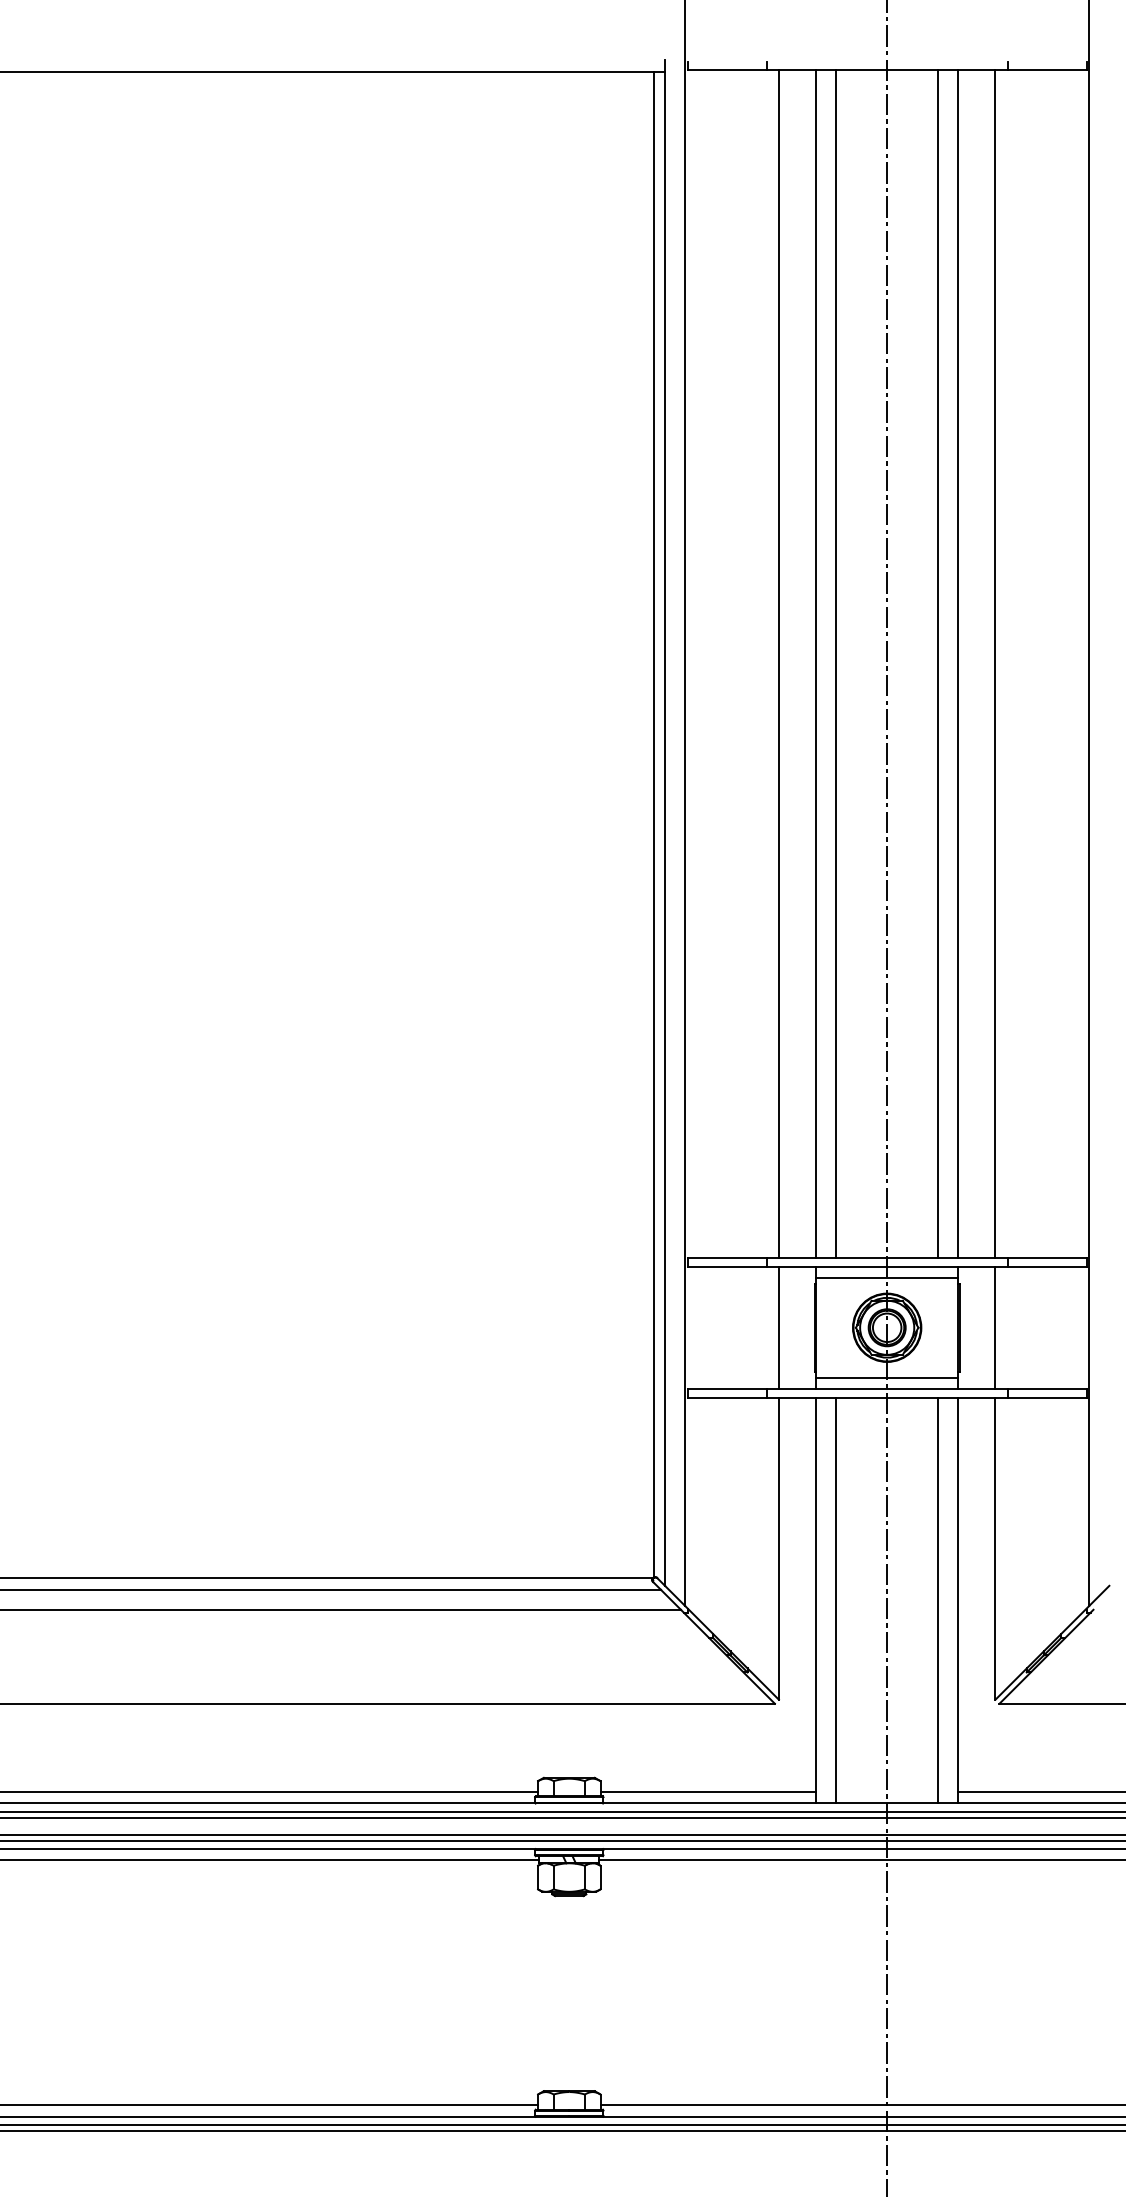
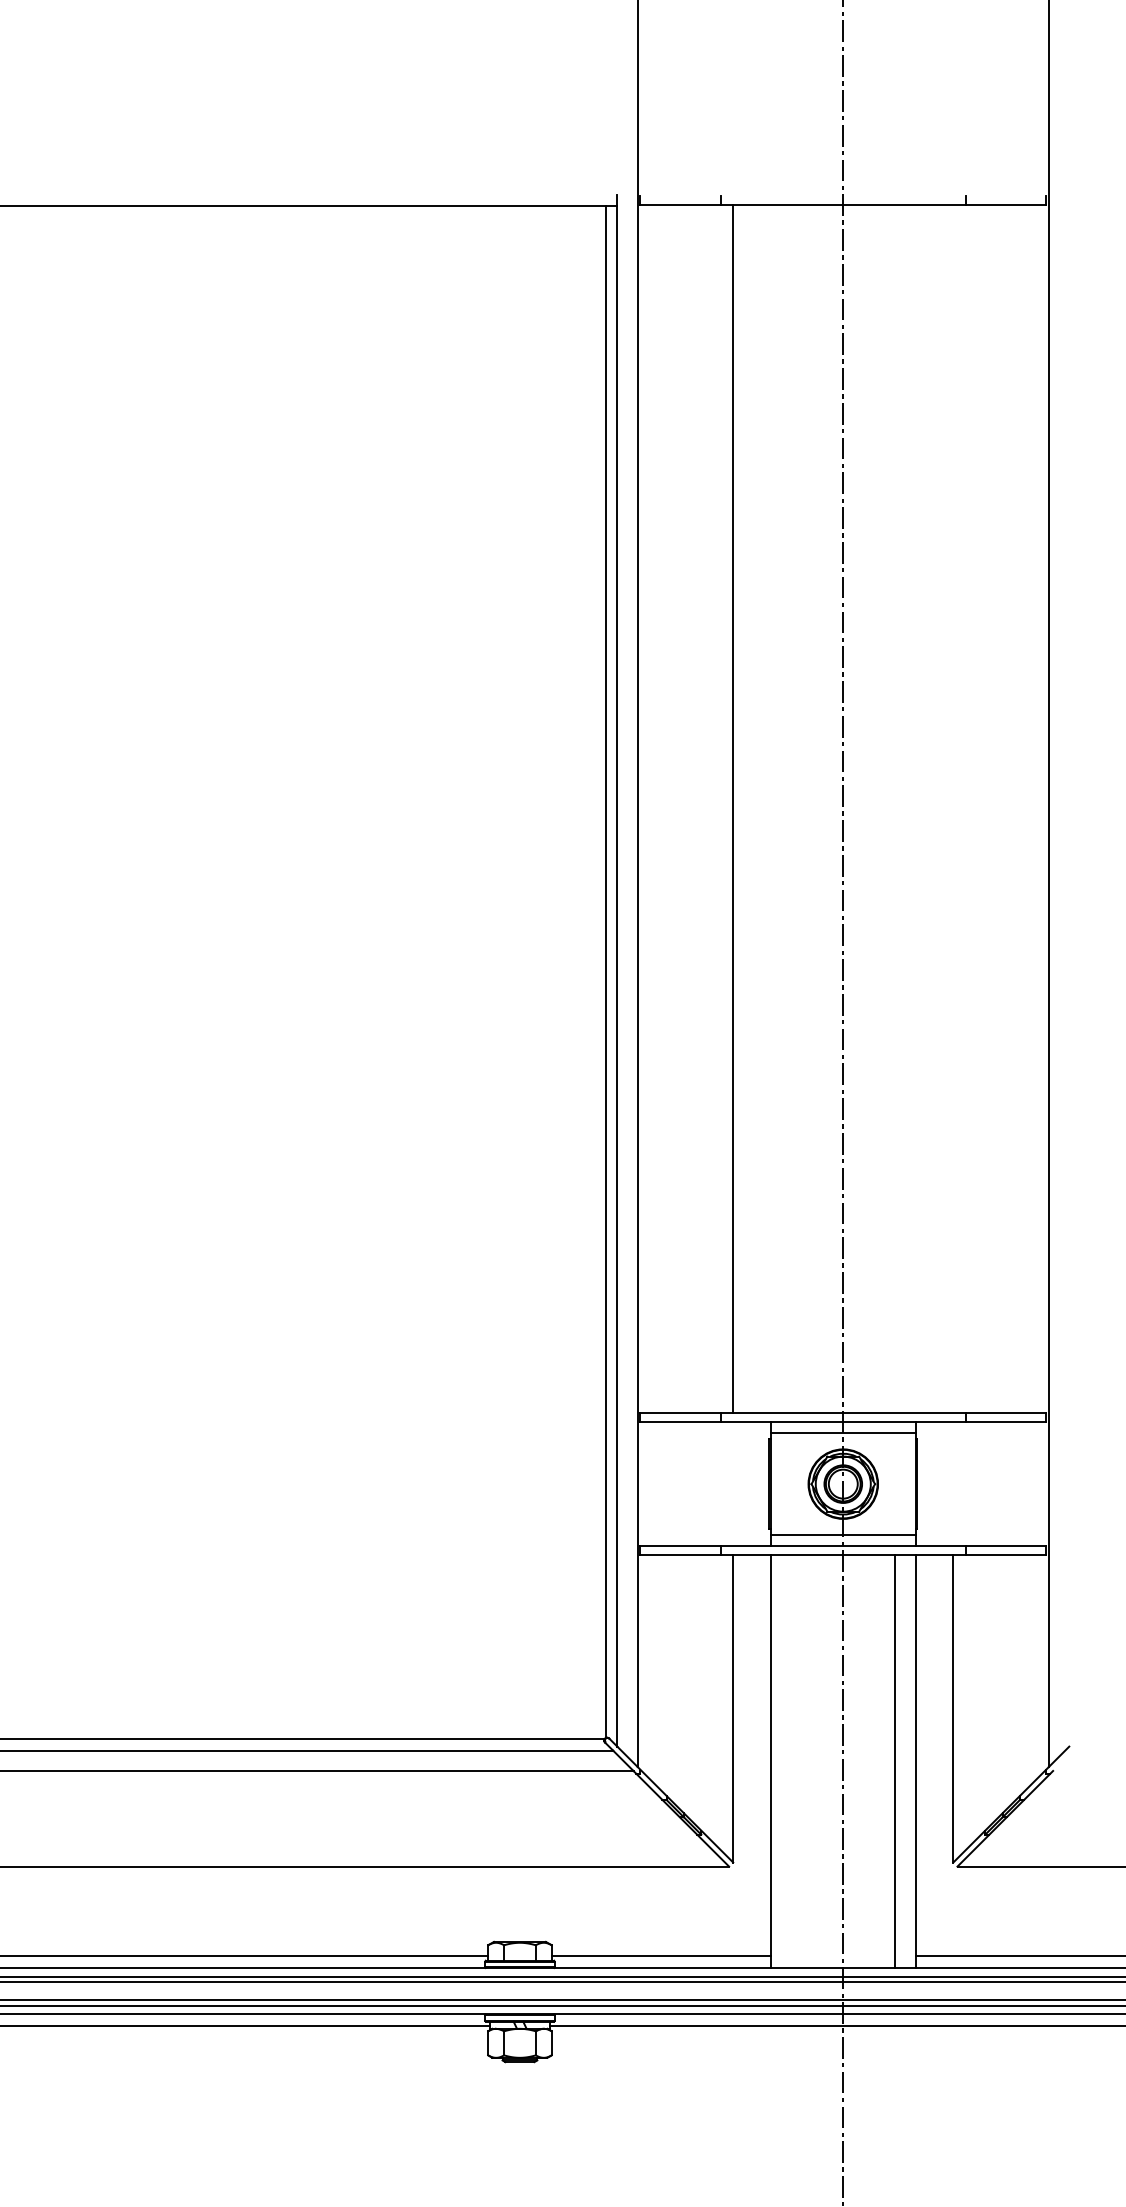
line: (815, 664) -> (770, 809), removed
line: (835, 664) -> (790, 809), removed
line: (938, 664) -> (895, 809), removed
line: (958, 664) -> (915, 809), removed
line: (995, 664) -> (953, 809), removed
line: (778, 1327) -> (732, 1483), removed
line: (995, 1327) -> (953, 1483), removed
line: (835, 1600) -> (790, 1761), removed

